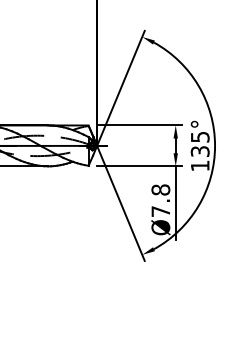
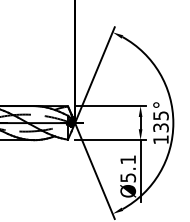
text: (160, 200) -> (127, 168), Ø7.8 -> Ø5.1

